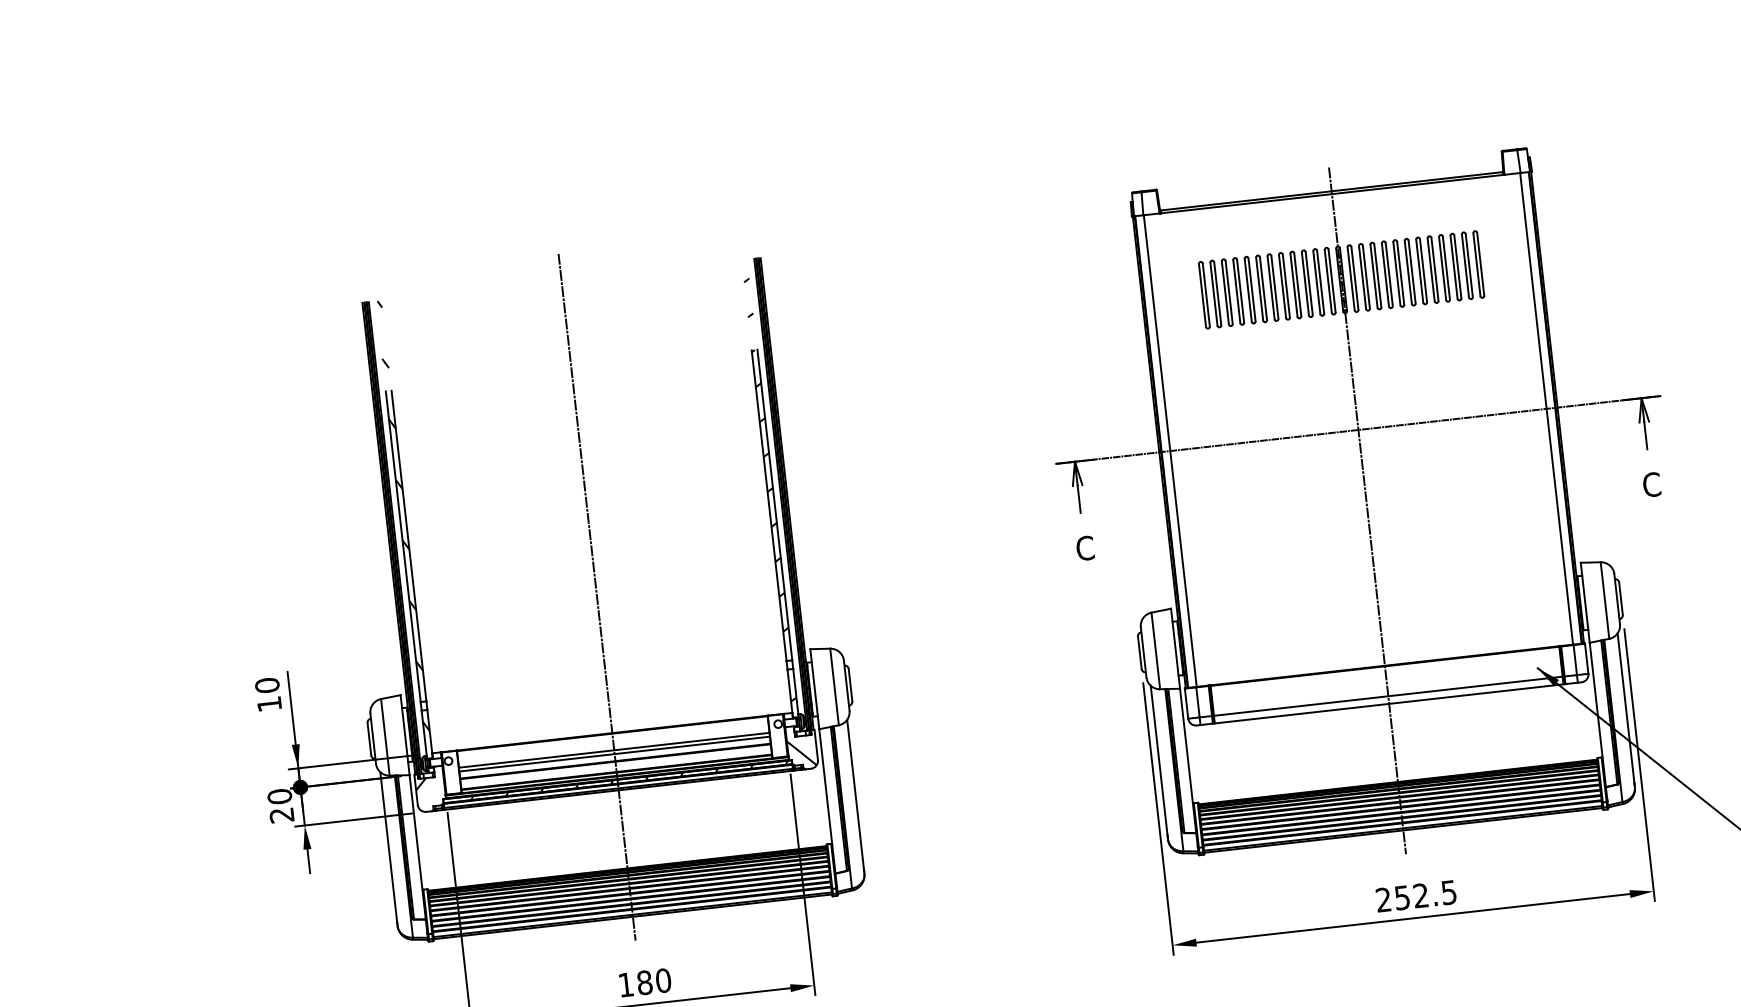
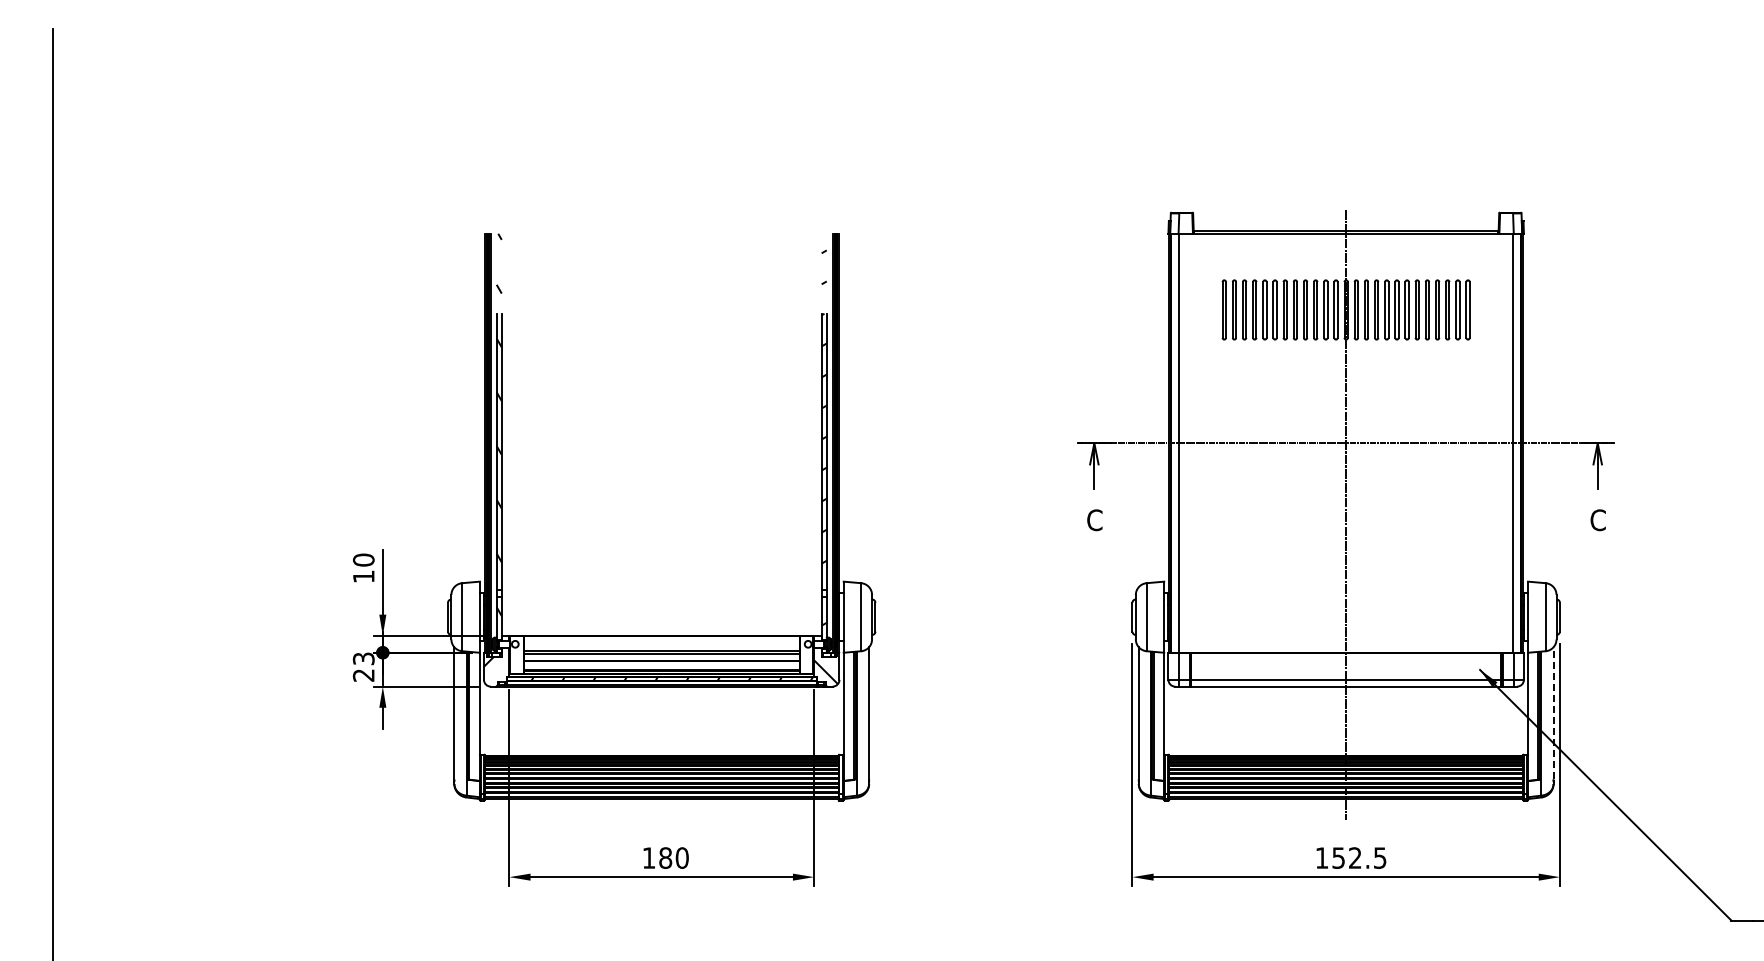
line: (596, 597) -> (661, 515), removed
line: (1625, 707) -> (1553, 713), solid -> dashed
text: (279, 796) -> (363, 658), 20 -> 23
text: (1382, 899) -> (1321, 857), 252.5 -> 152.5

